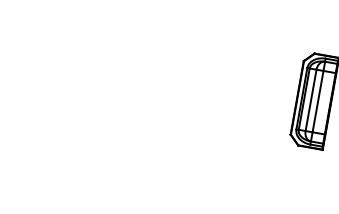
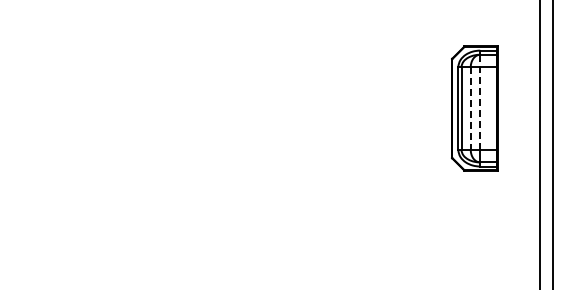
line: (319, 97) -> (480, 102), solid -> dashed
line: (310, 101) -> (470, 109), solid -> dashed

